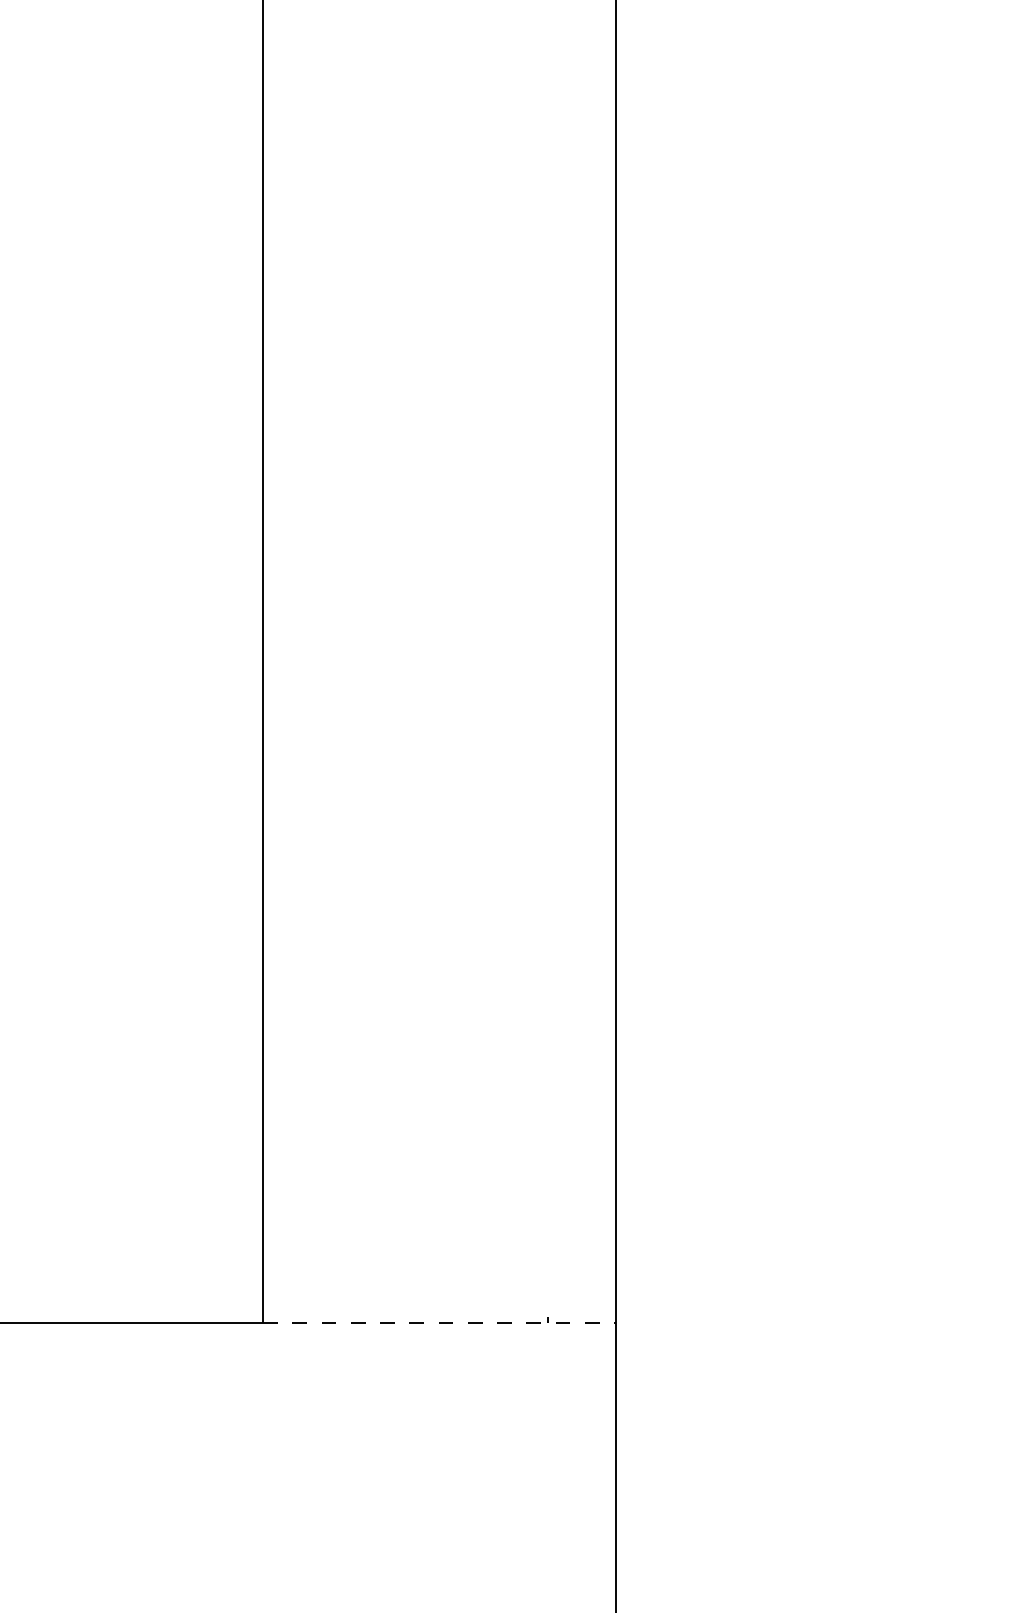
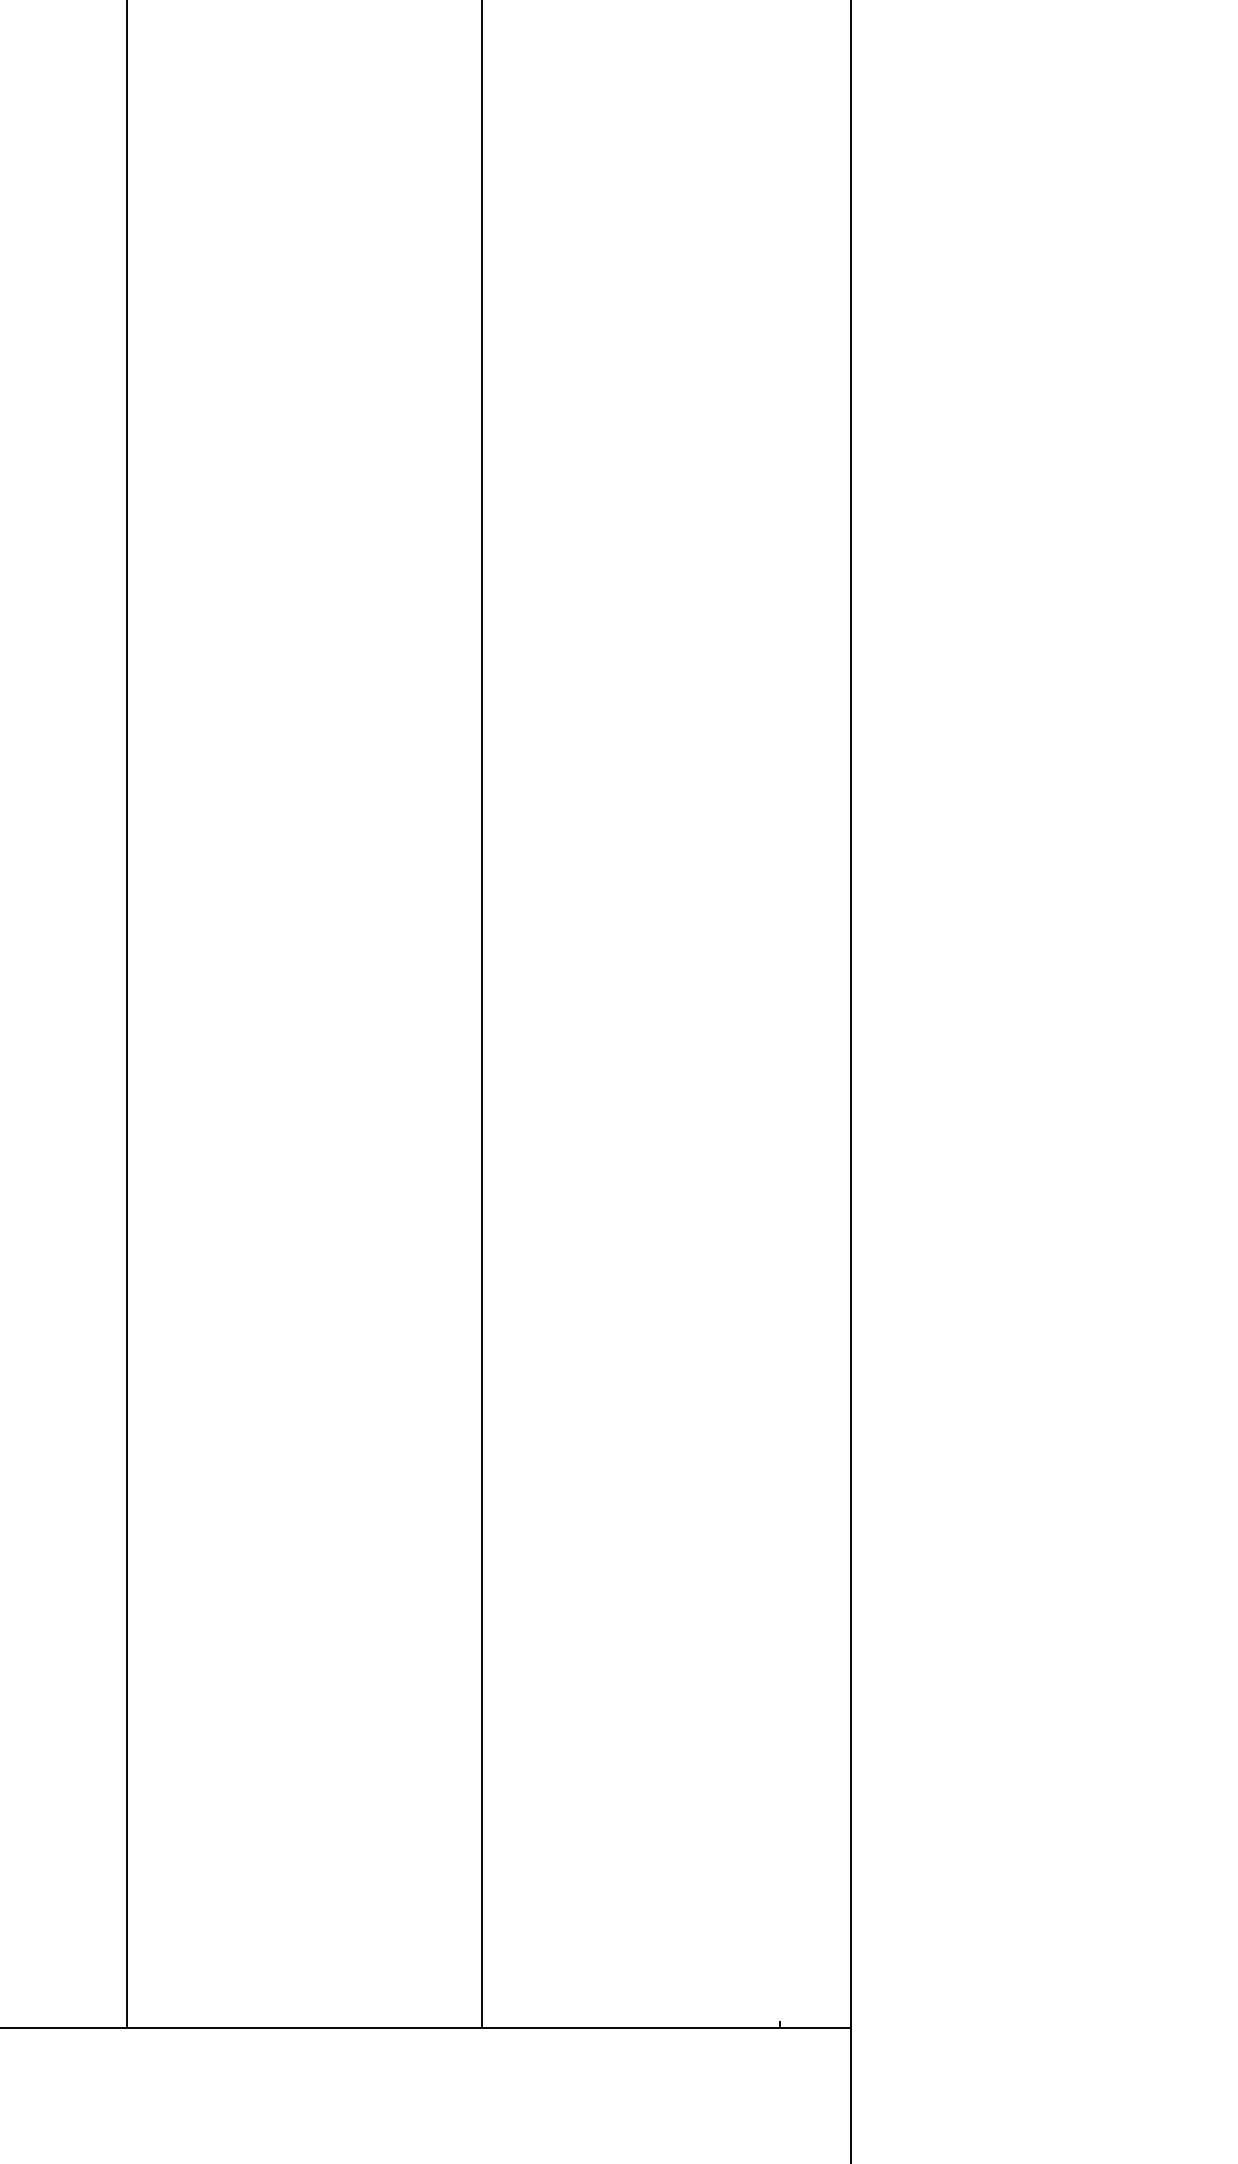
line: (439, 1323) -> (666, 2028), dashed -> solid

